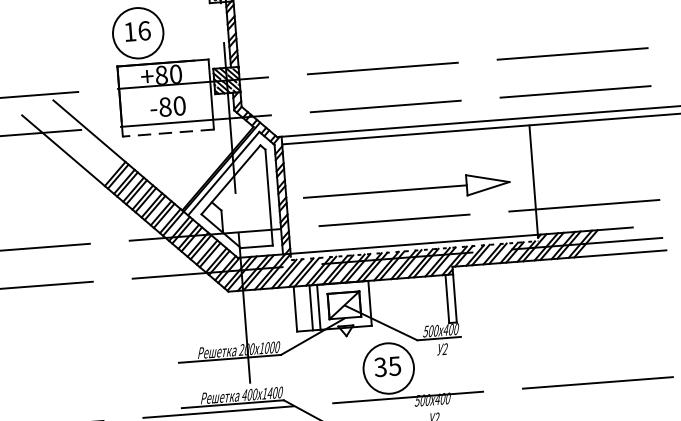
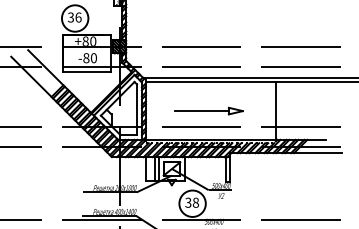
text: (129, 31) -> (70, 17), 16 -> 36
line: (167, 132) -> (86, 71), dashed -> solid
part: (405, 188) -> (208, 110), size x0.62
text: (394, 365) -> (195, 202), 35 -> 38

